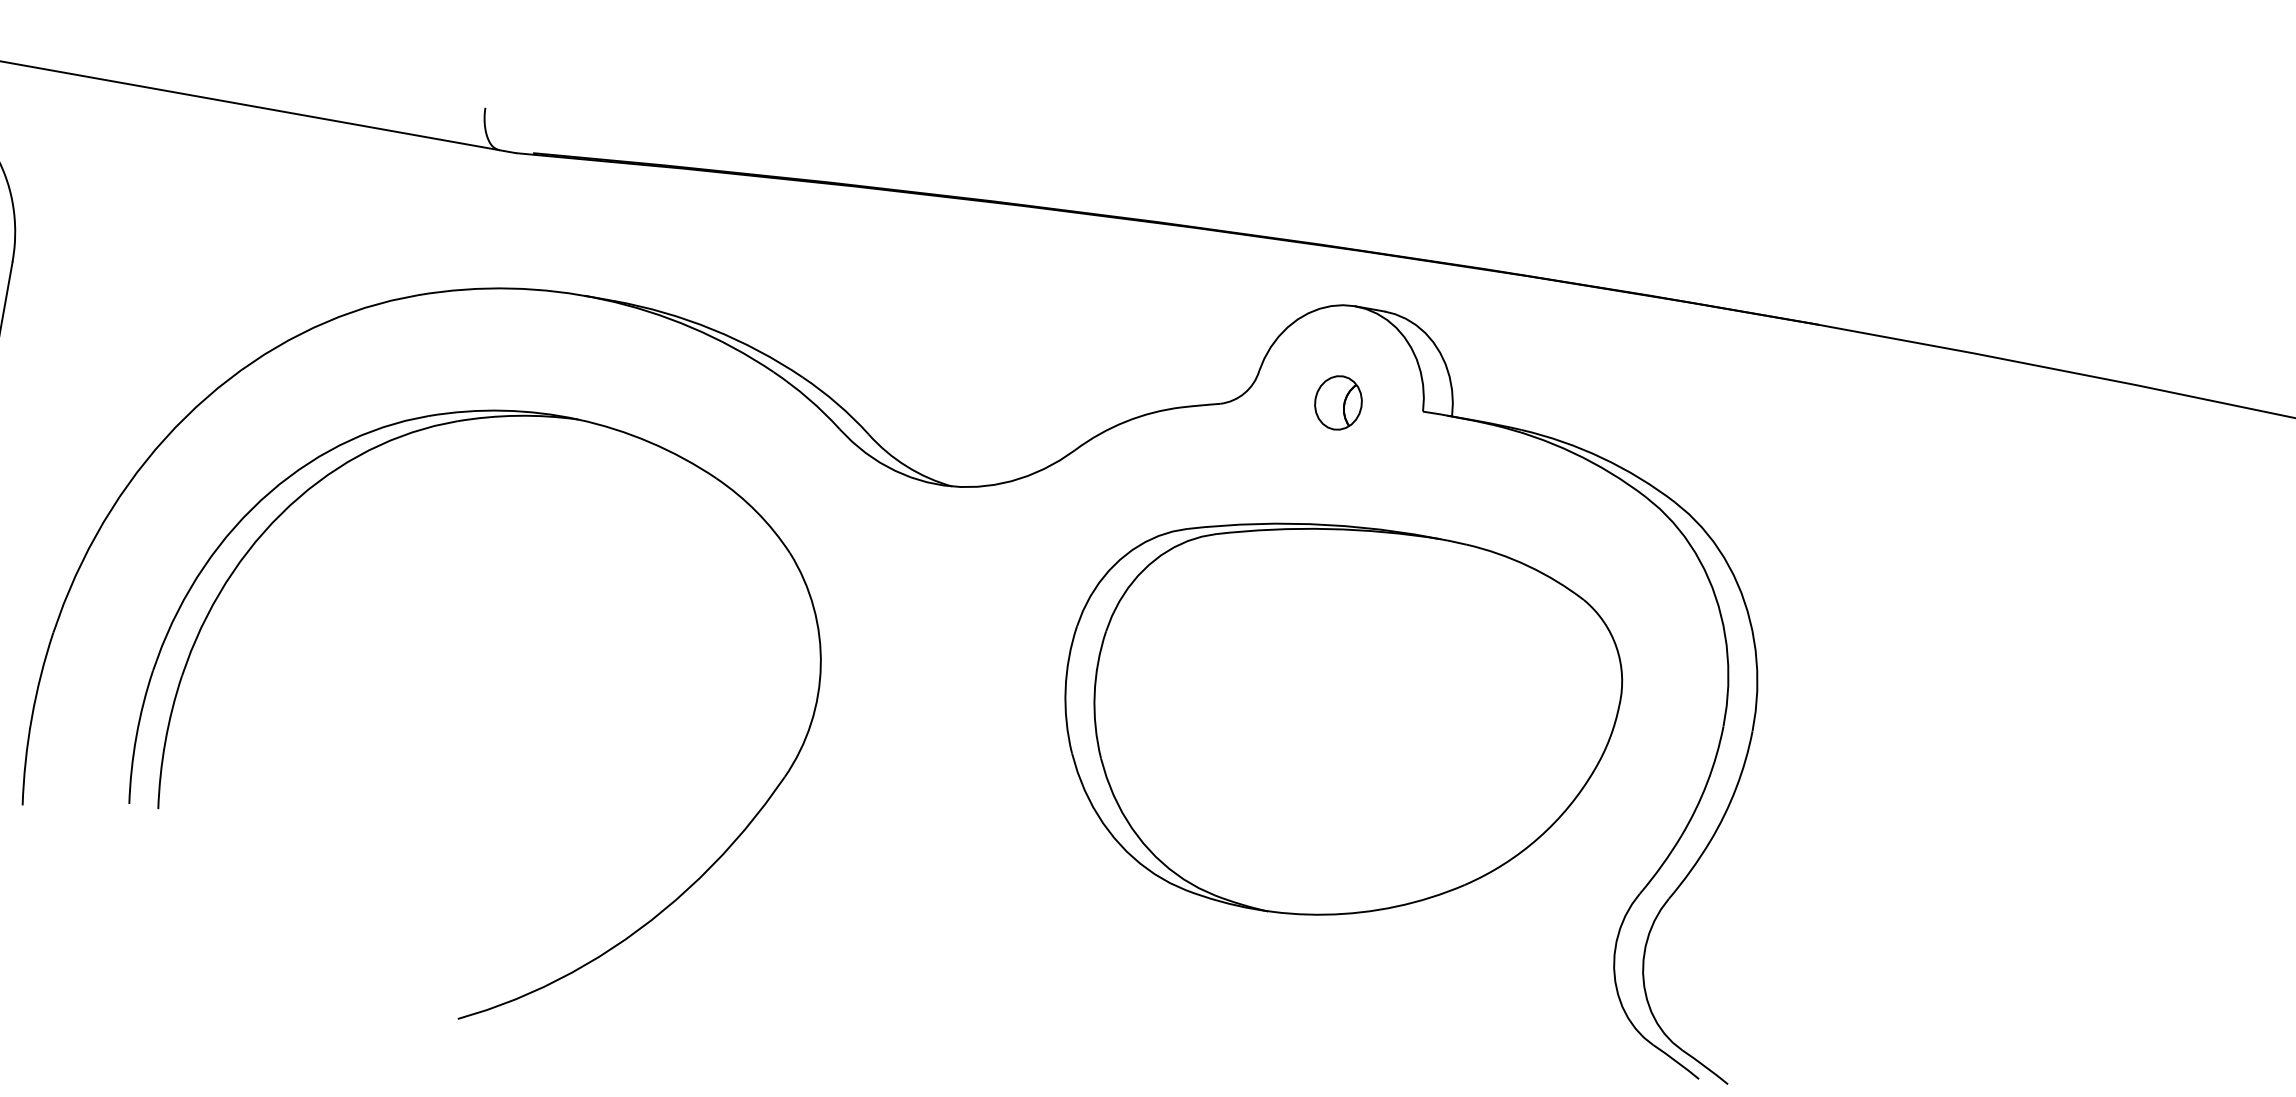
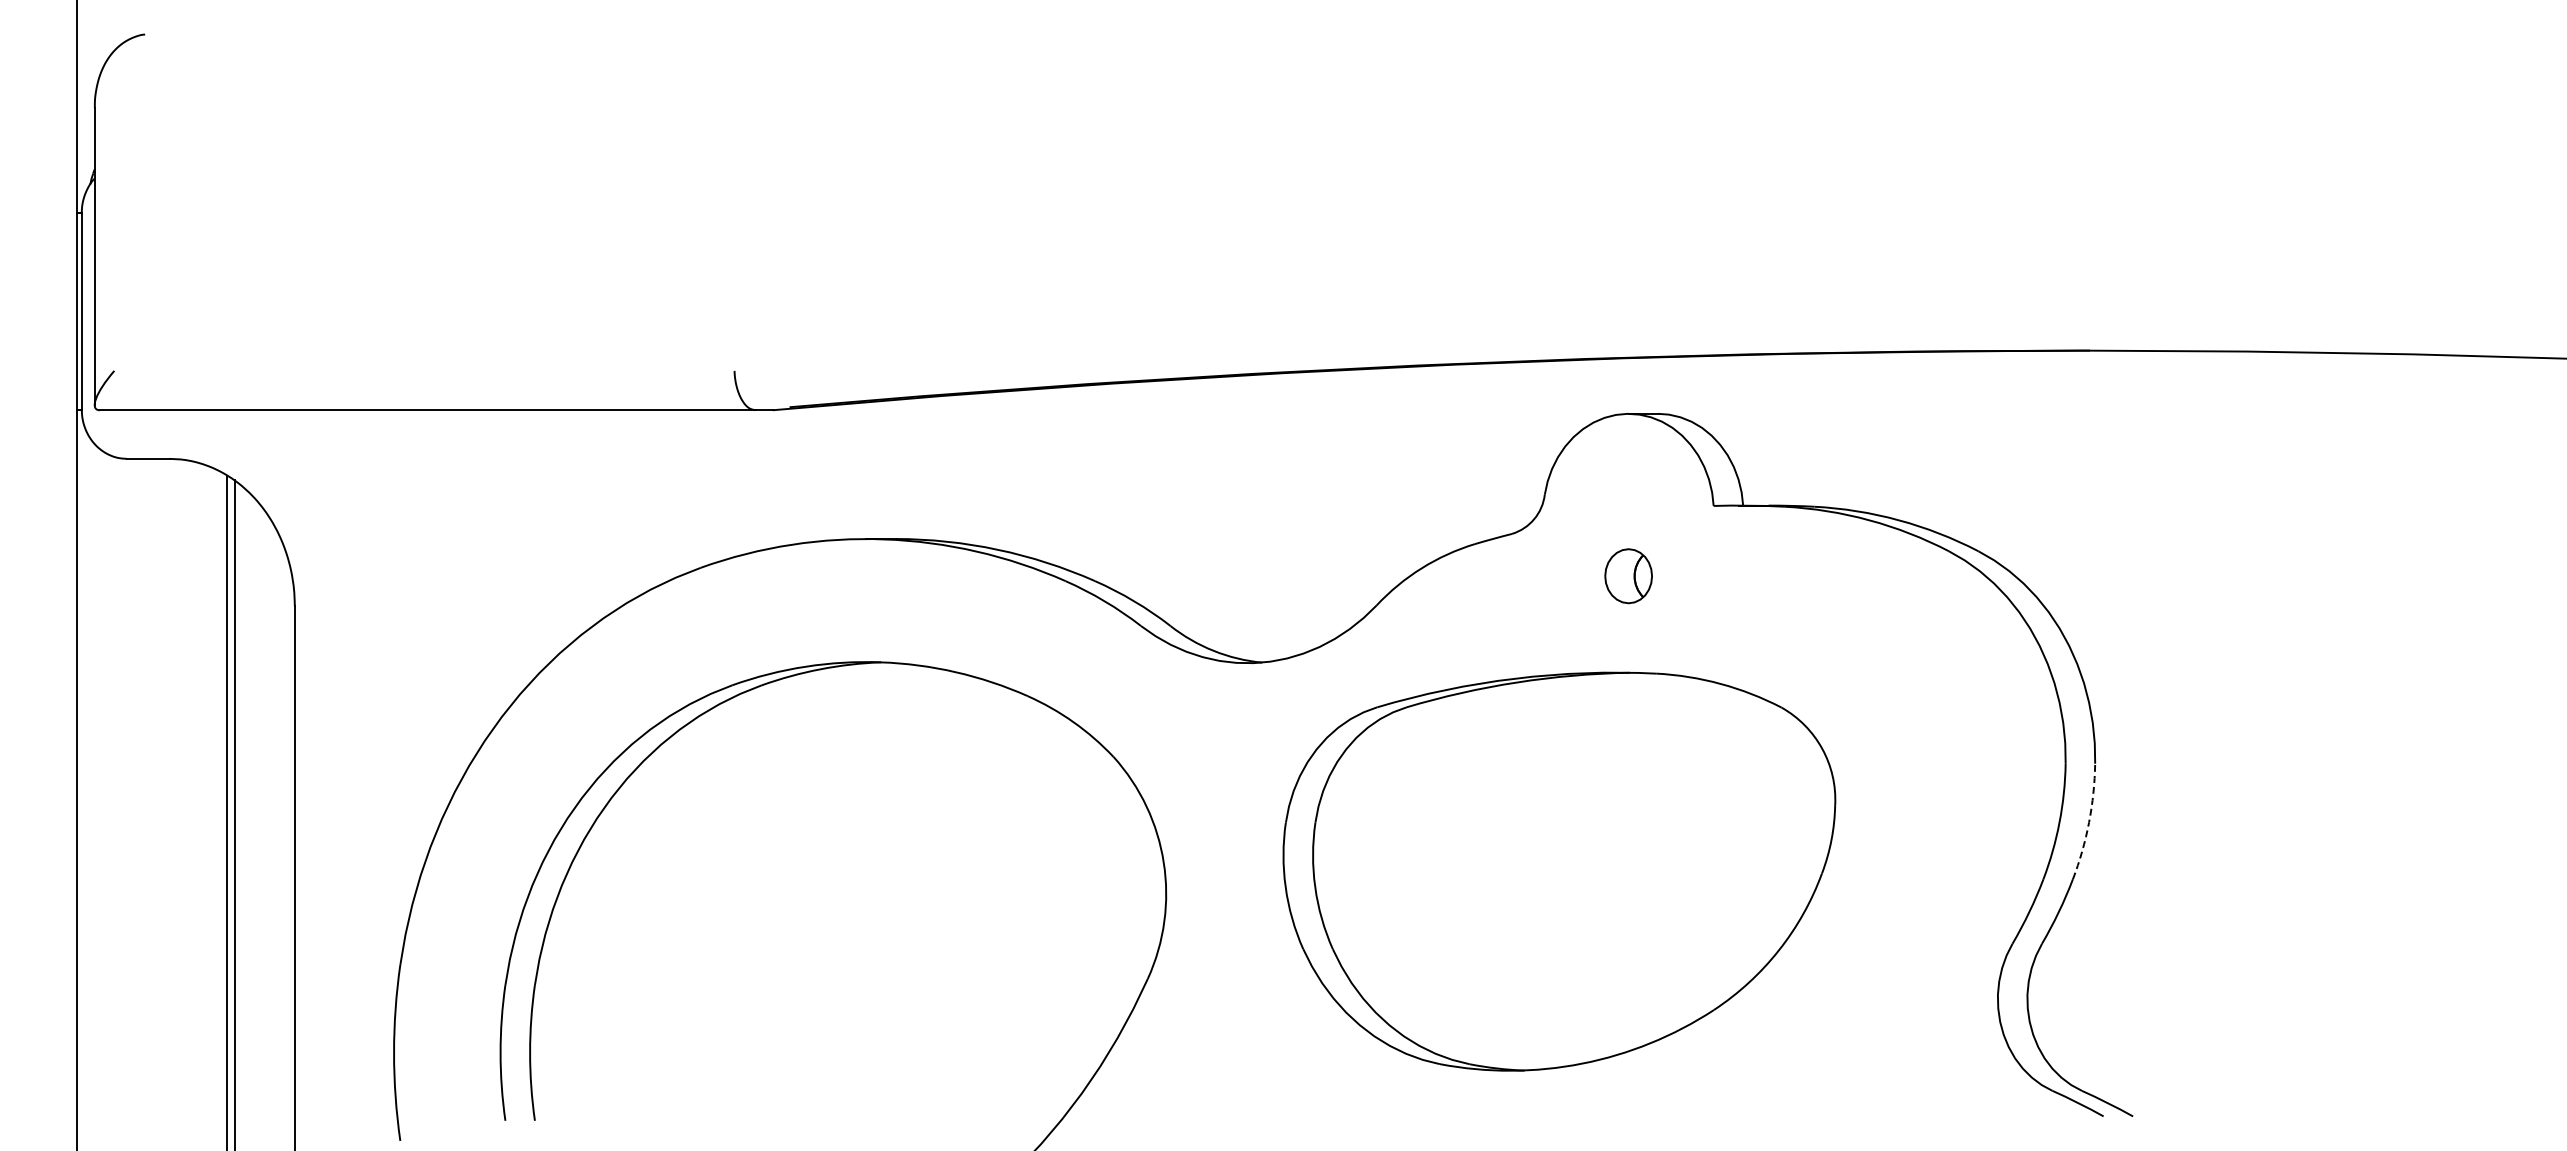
part: (1338, 403) -> (1628, 576), moved
part: (1337, 722) -> (1559, 871), moved
arc: (1736, 788) -> (2089, 822), solid -> dashed

